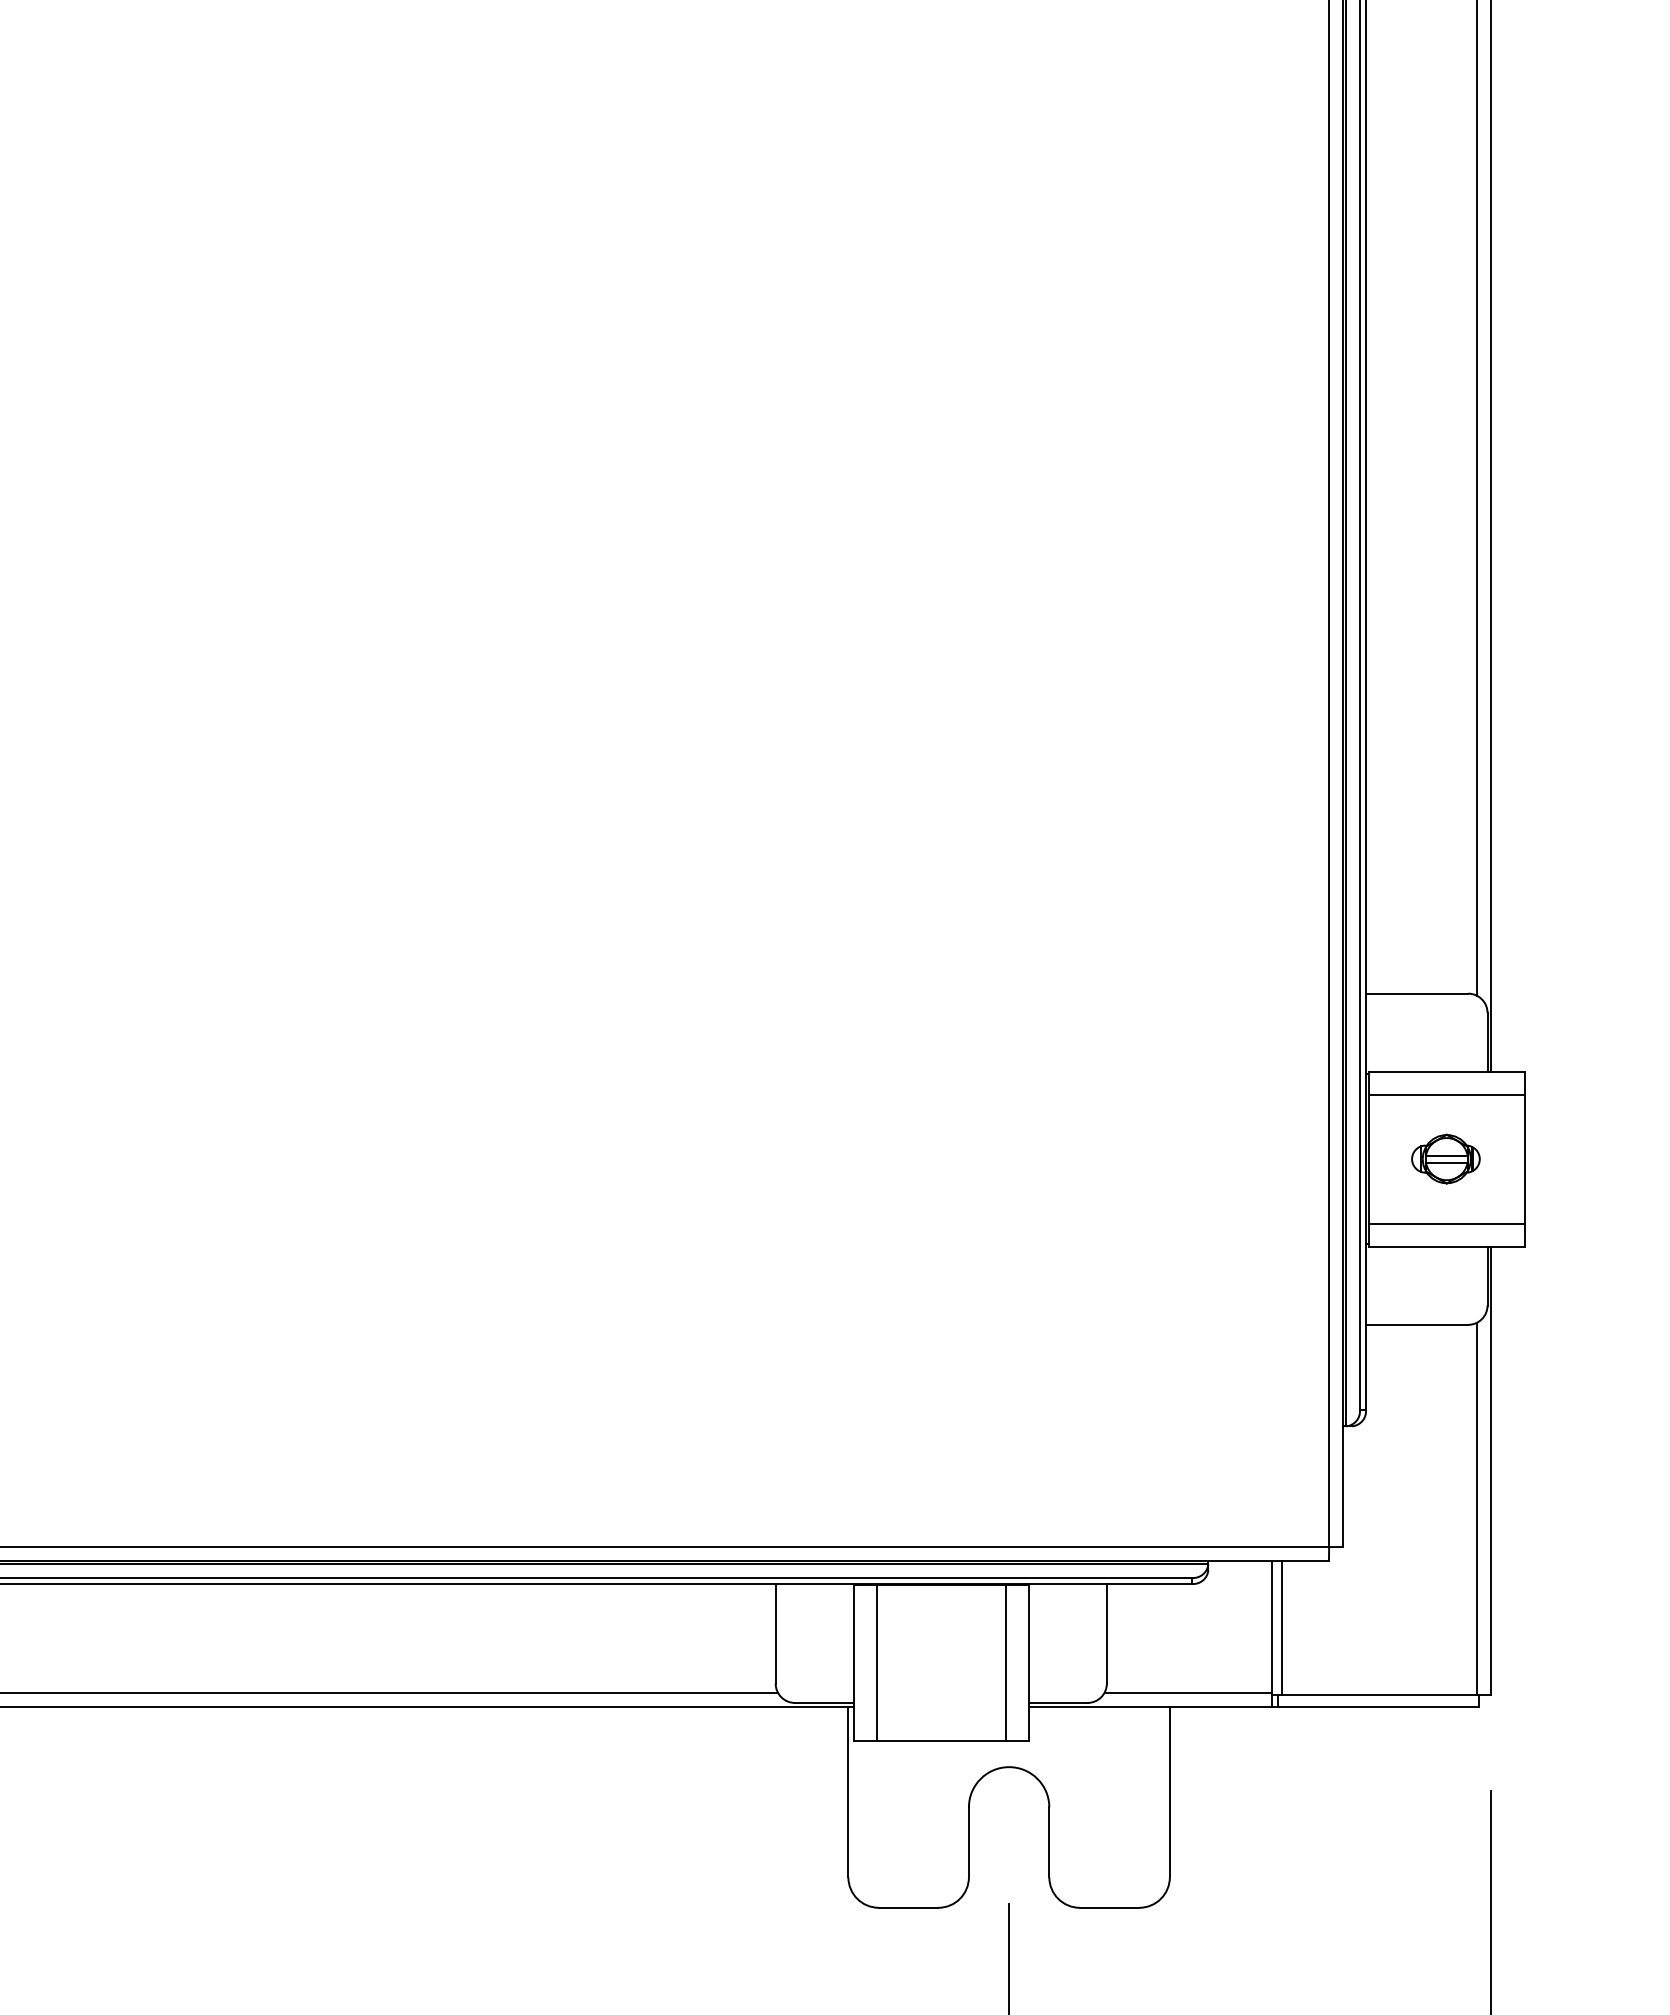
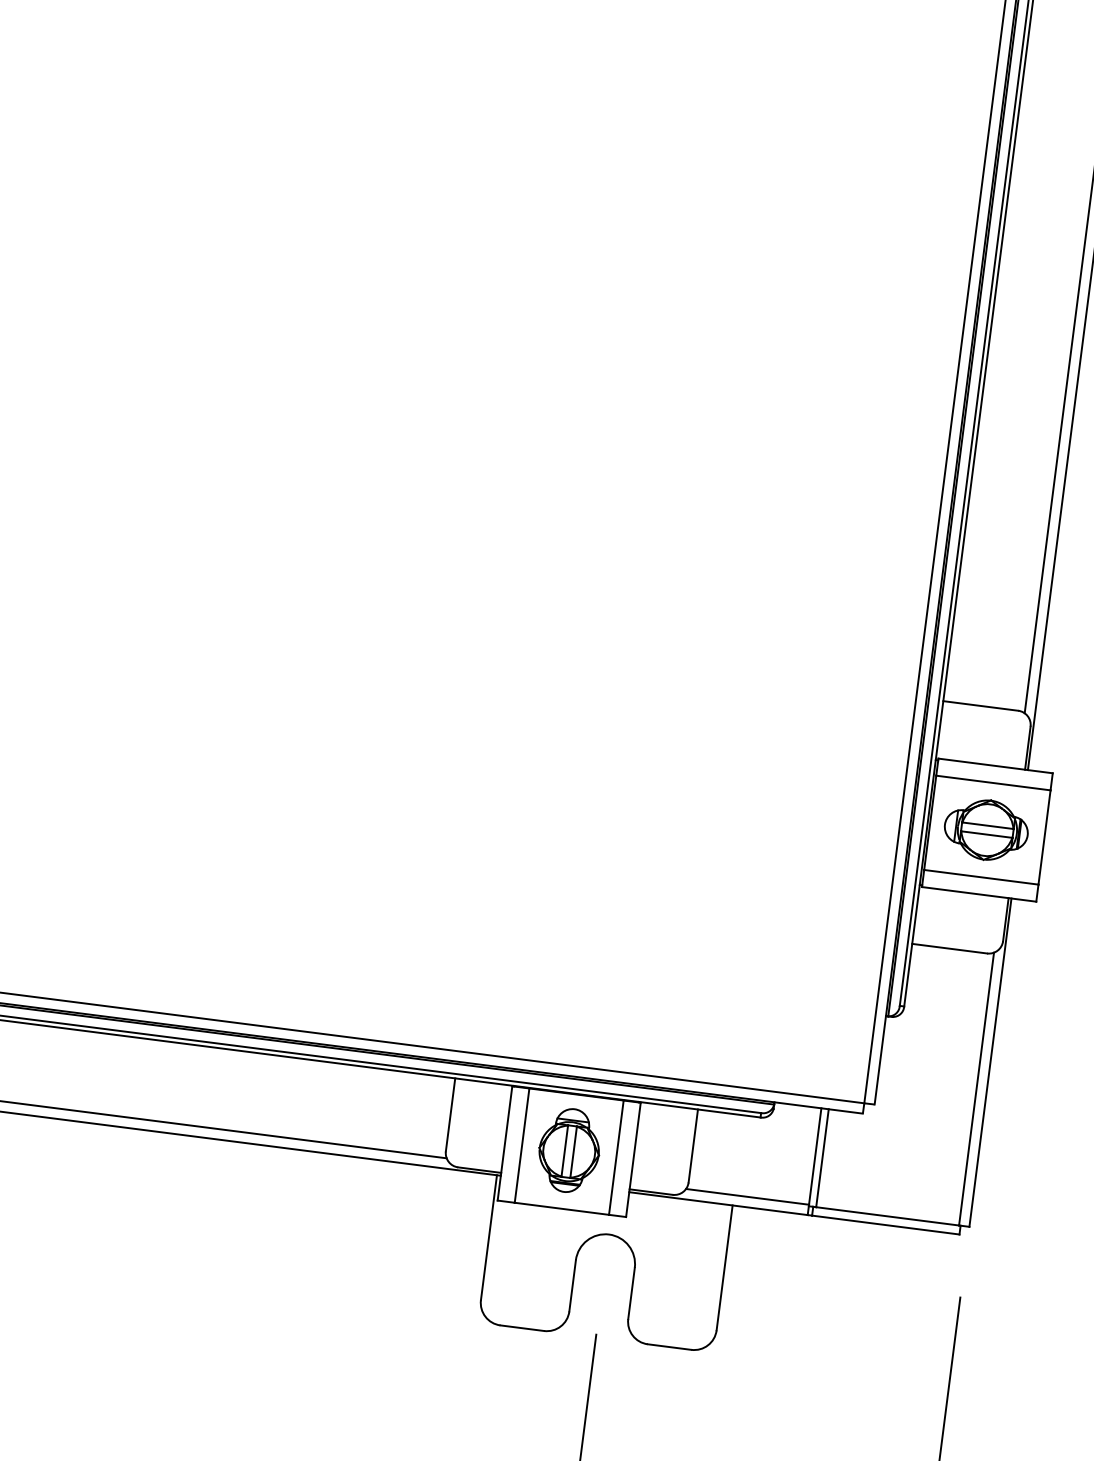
part: (1445, 1158) -> (986, 829), size x1.67
part: (940, 1661) -> (568, 1150), added

